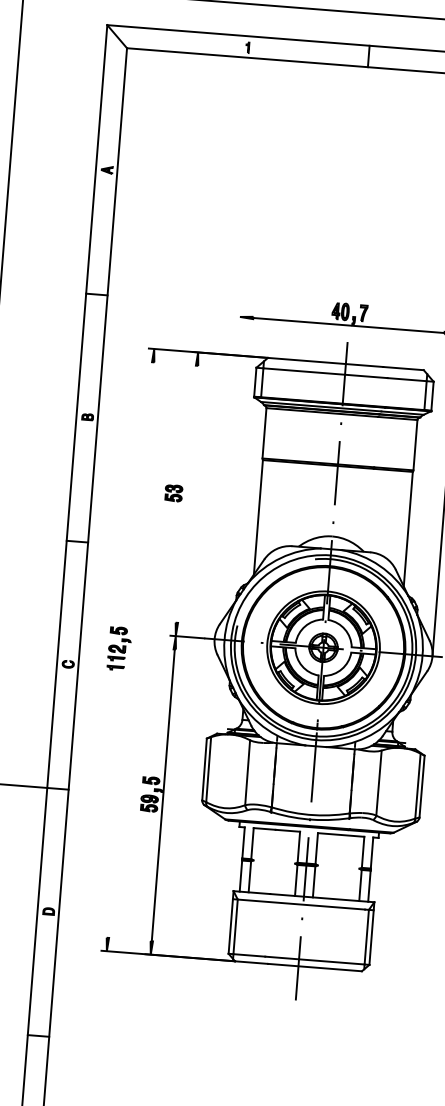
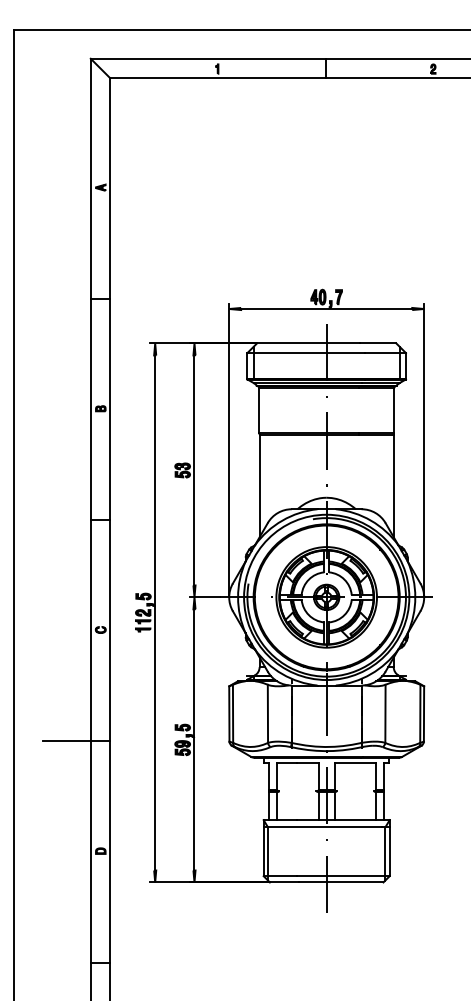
line: (227, 475) -> (229, 450), added
line: (186, 494) -> (194, 470), added
line: (130, 649) -> (155, 612), added

